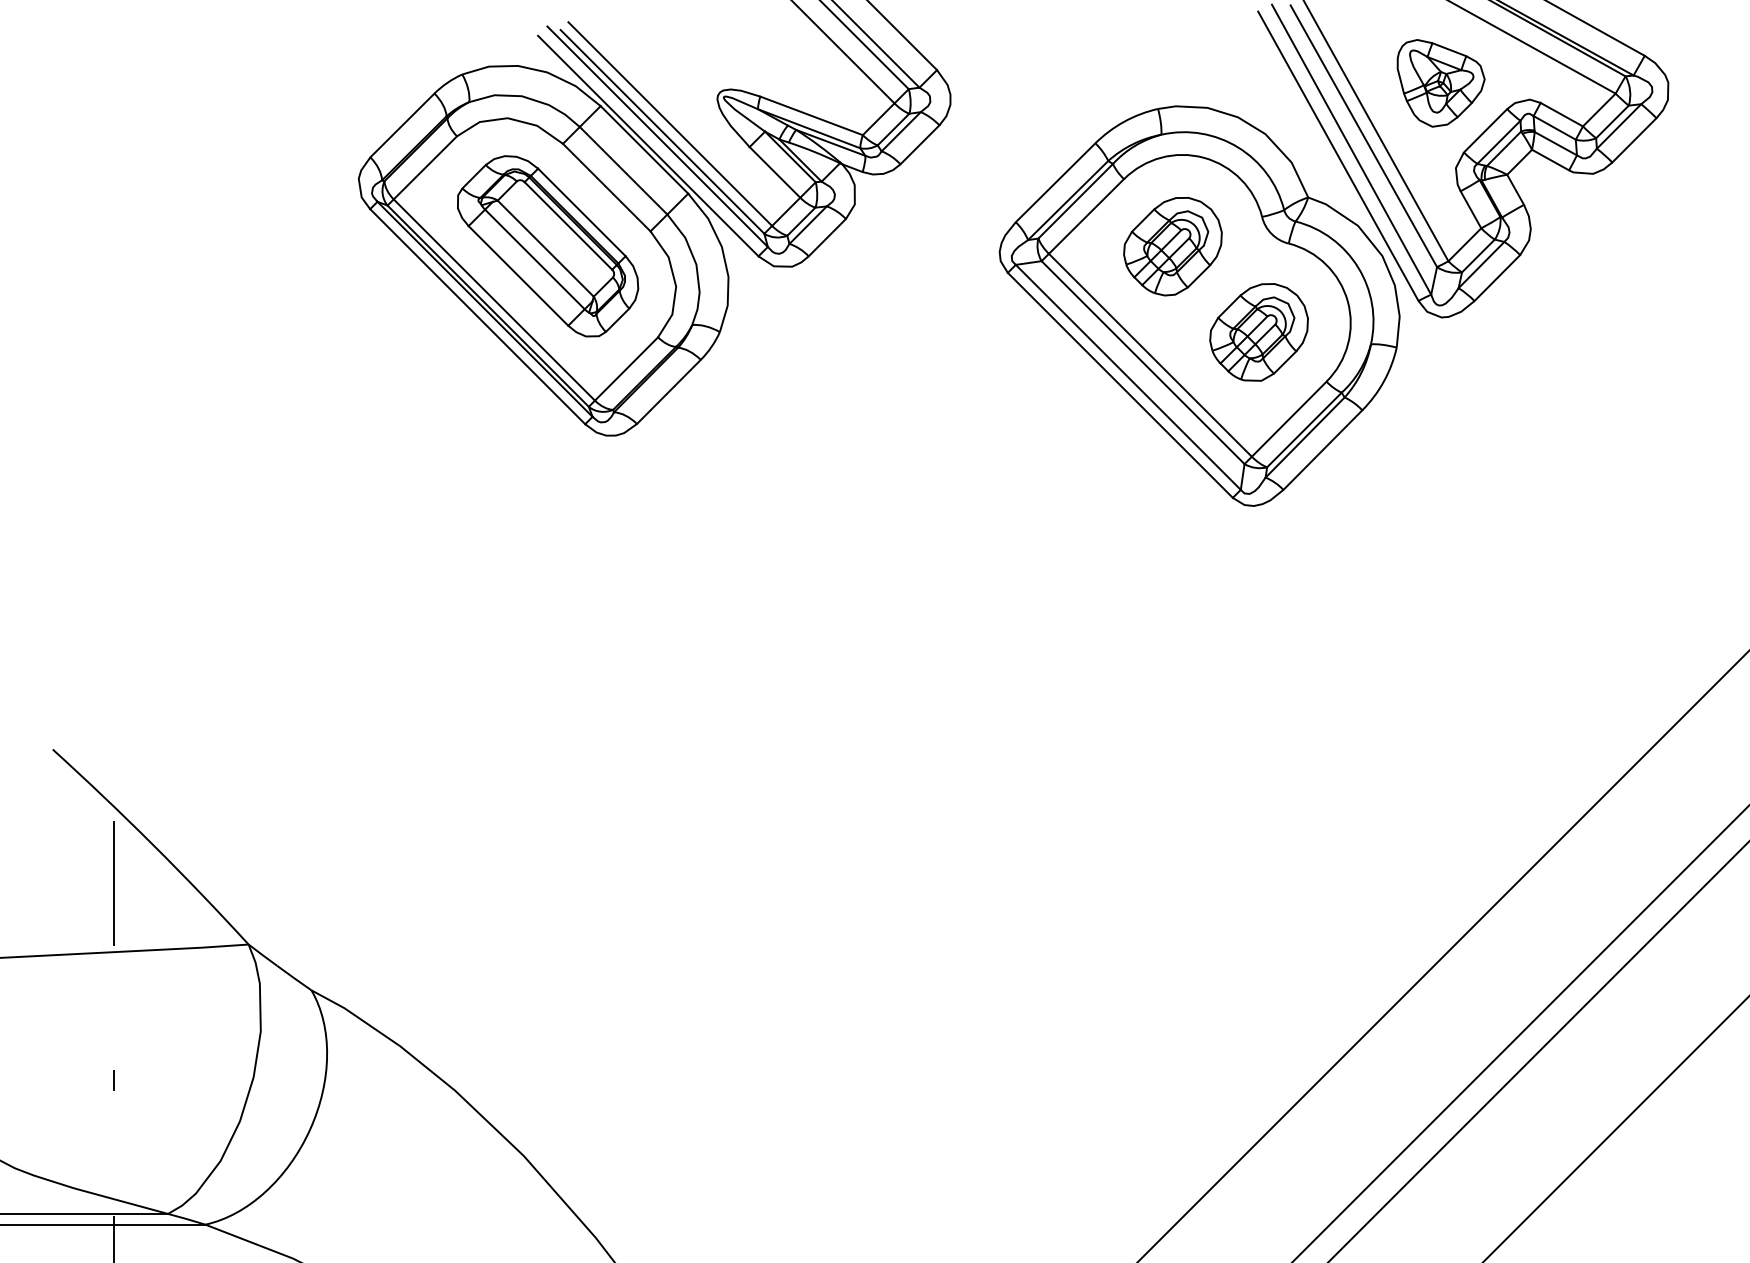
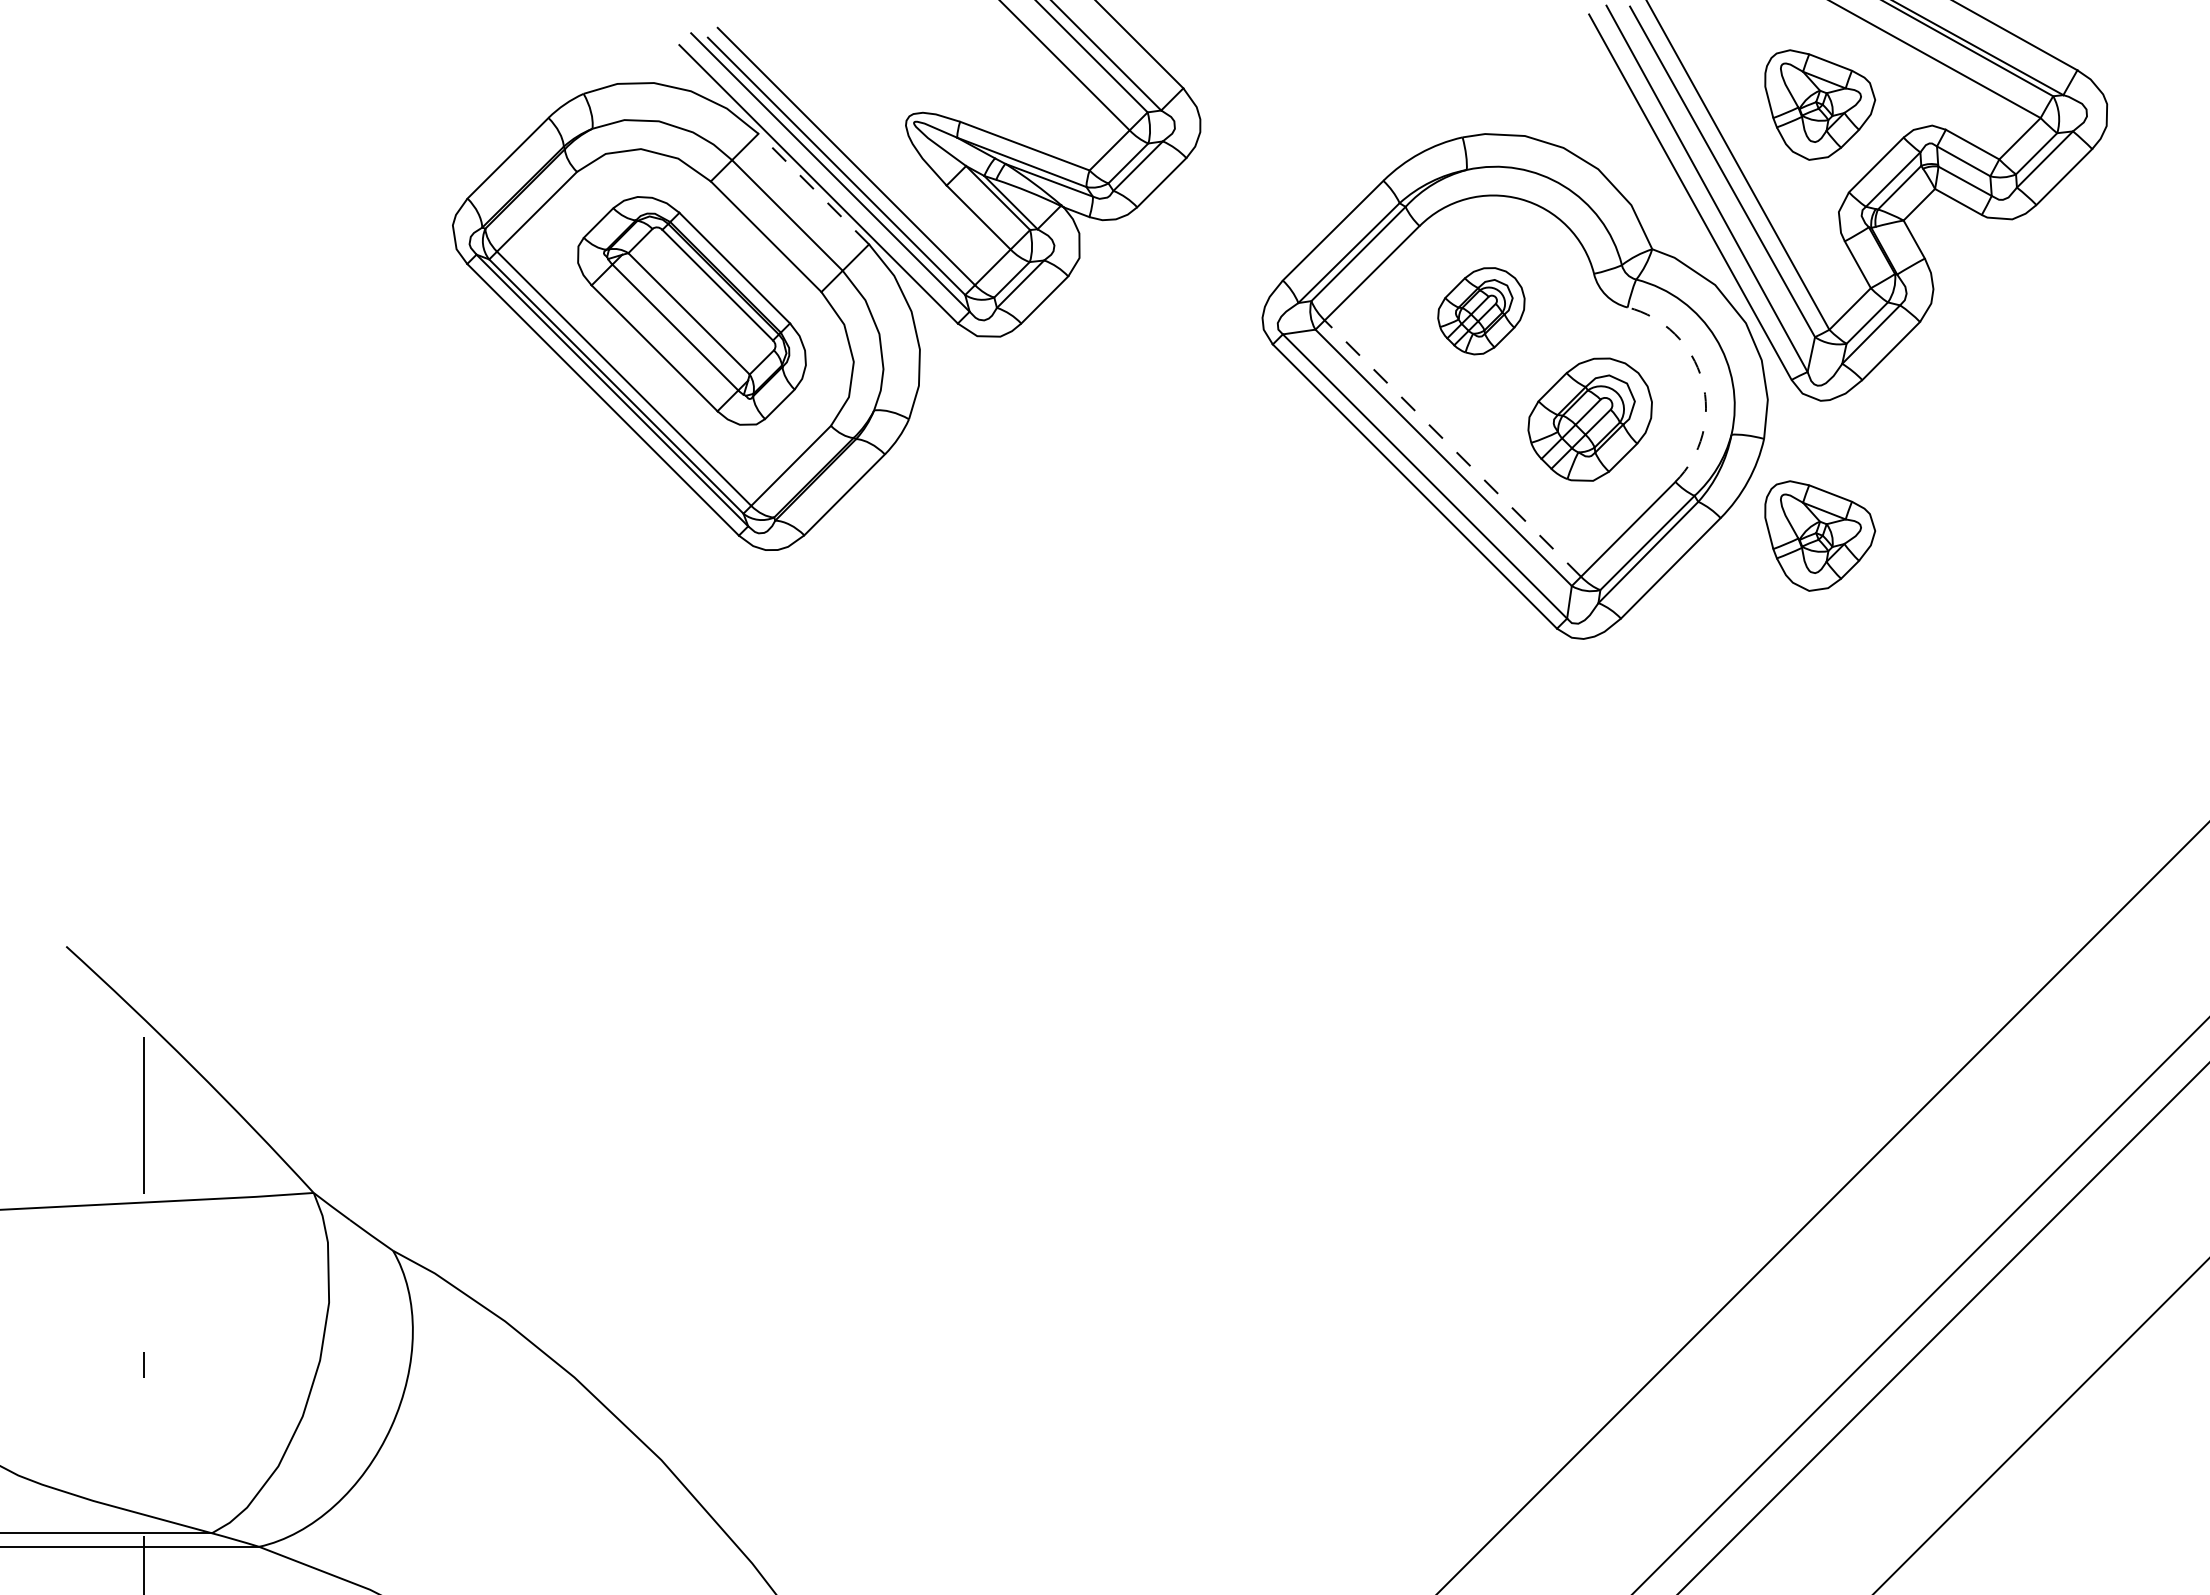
line: (644, 149) -> (813, 188), solid -> dashed
part: (1173, 245) -> (1481, 310), size x0.7
arc: (1347, 301) -> (1702, 380), solid -> dashed
line: (1150, 355) -> (1452, 448), solid -> dashed
part: (1441, 424) -> (1820, 535), added

